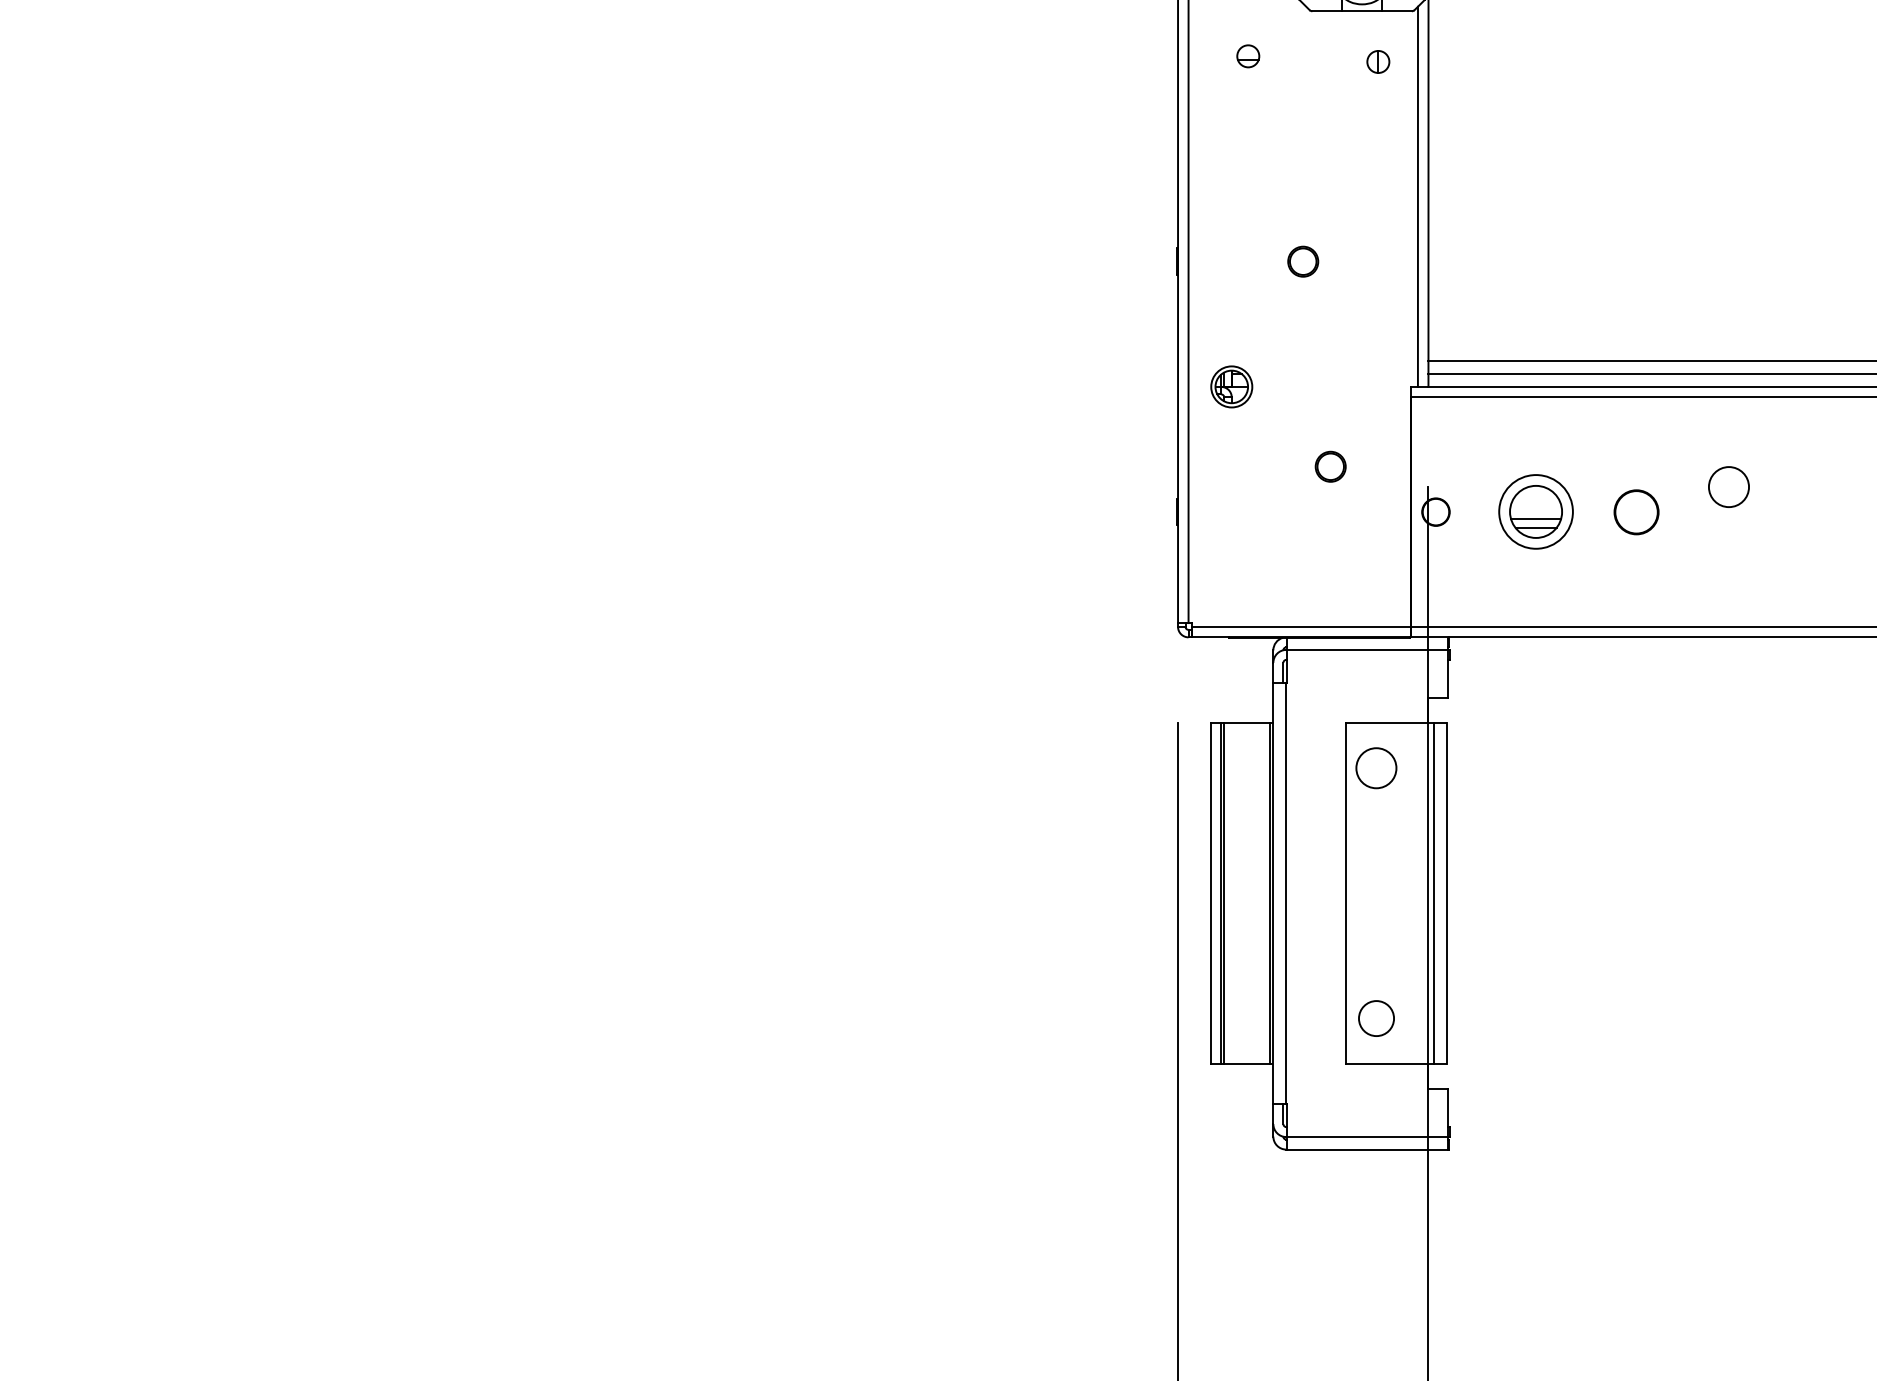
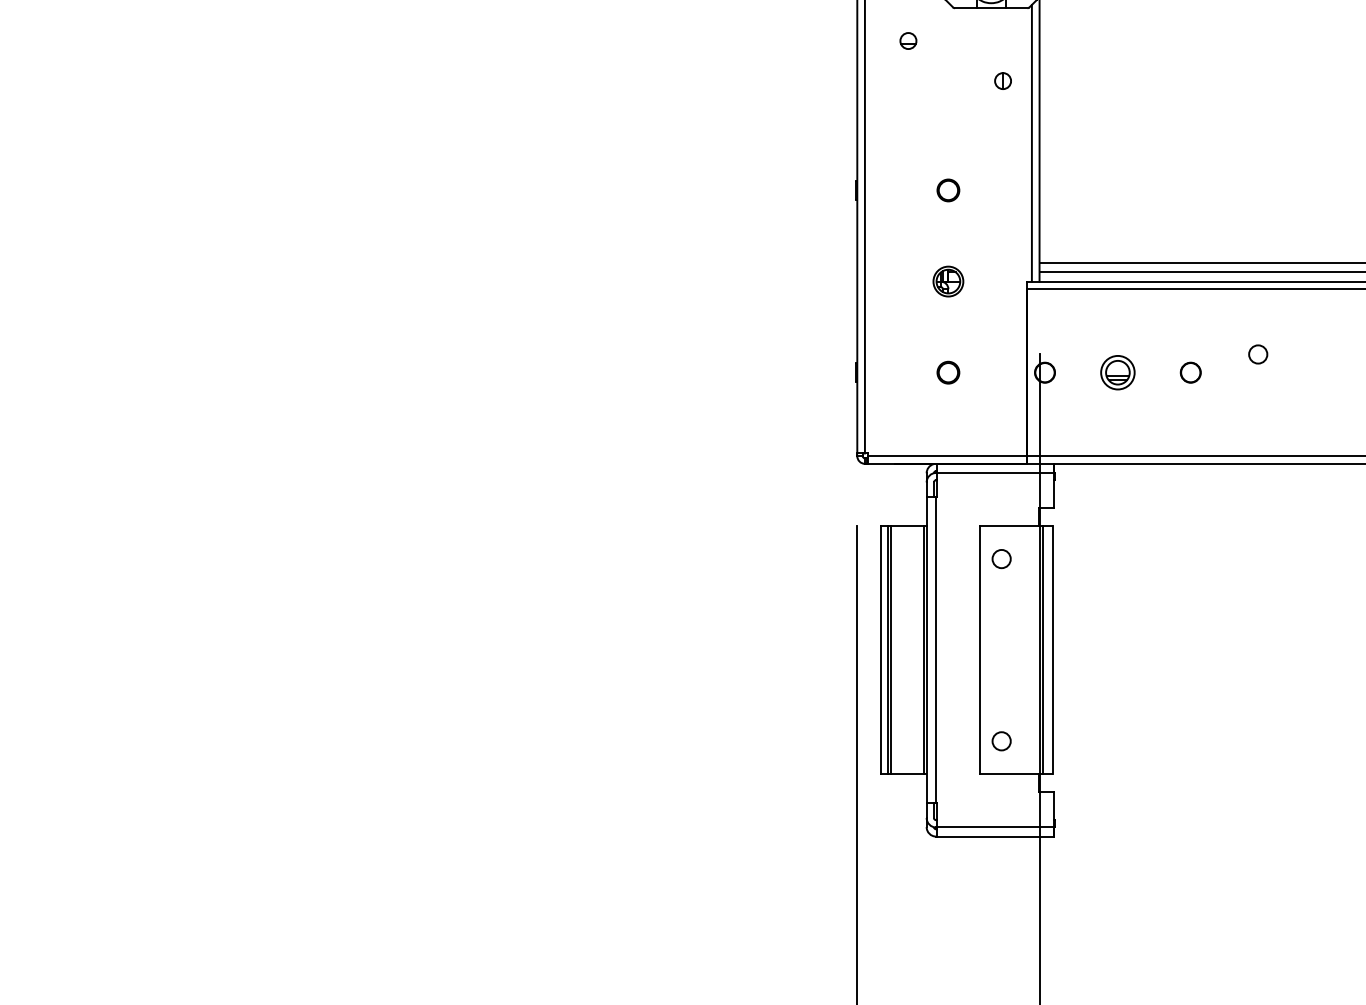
part: (1377, 61) -> (1002, 80), moved
part: (1231, 386) -> (948, 281), moved
part: (1330, 466) -> (948, 372), moved
circle: (1729, 487) -> (1258, 354), size x0.62
part: (1535, 511) -> (1117, 372), size x0.62
circle: (1635, 511) -> (1190, 372), size x0.62
circle: (1376, 767) -> (1001, 558), size x0.62
circle: (1376, 1018) -> (1001, 741), size x0.71

